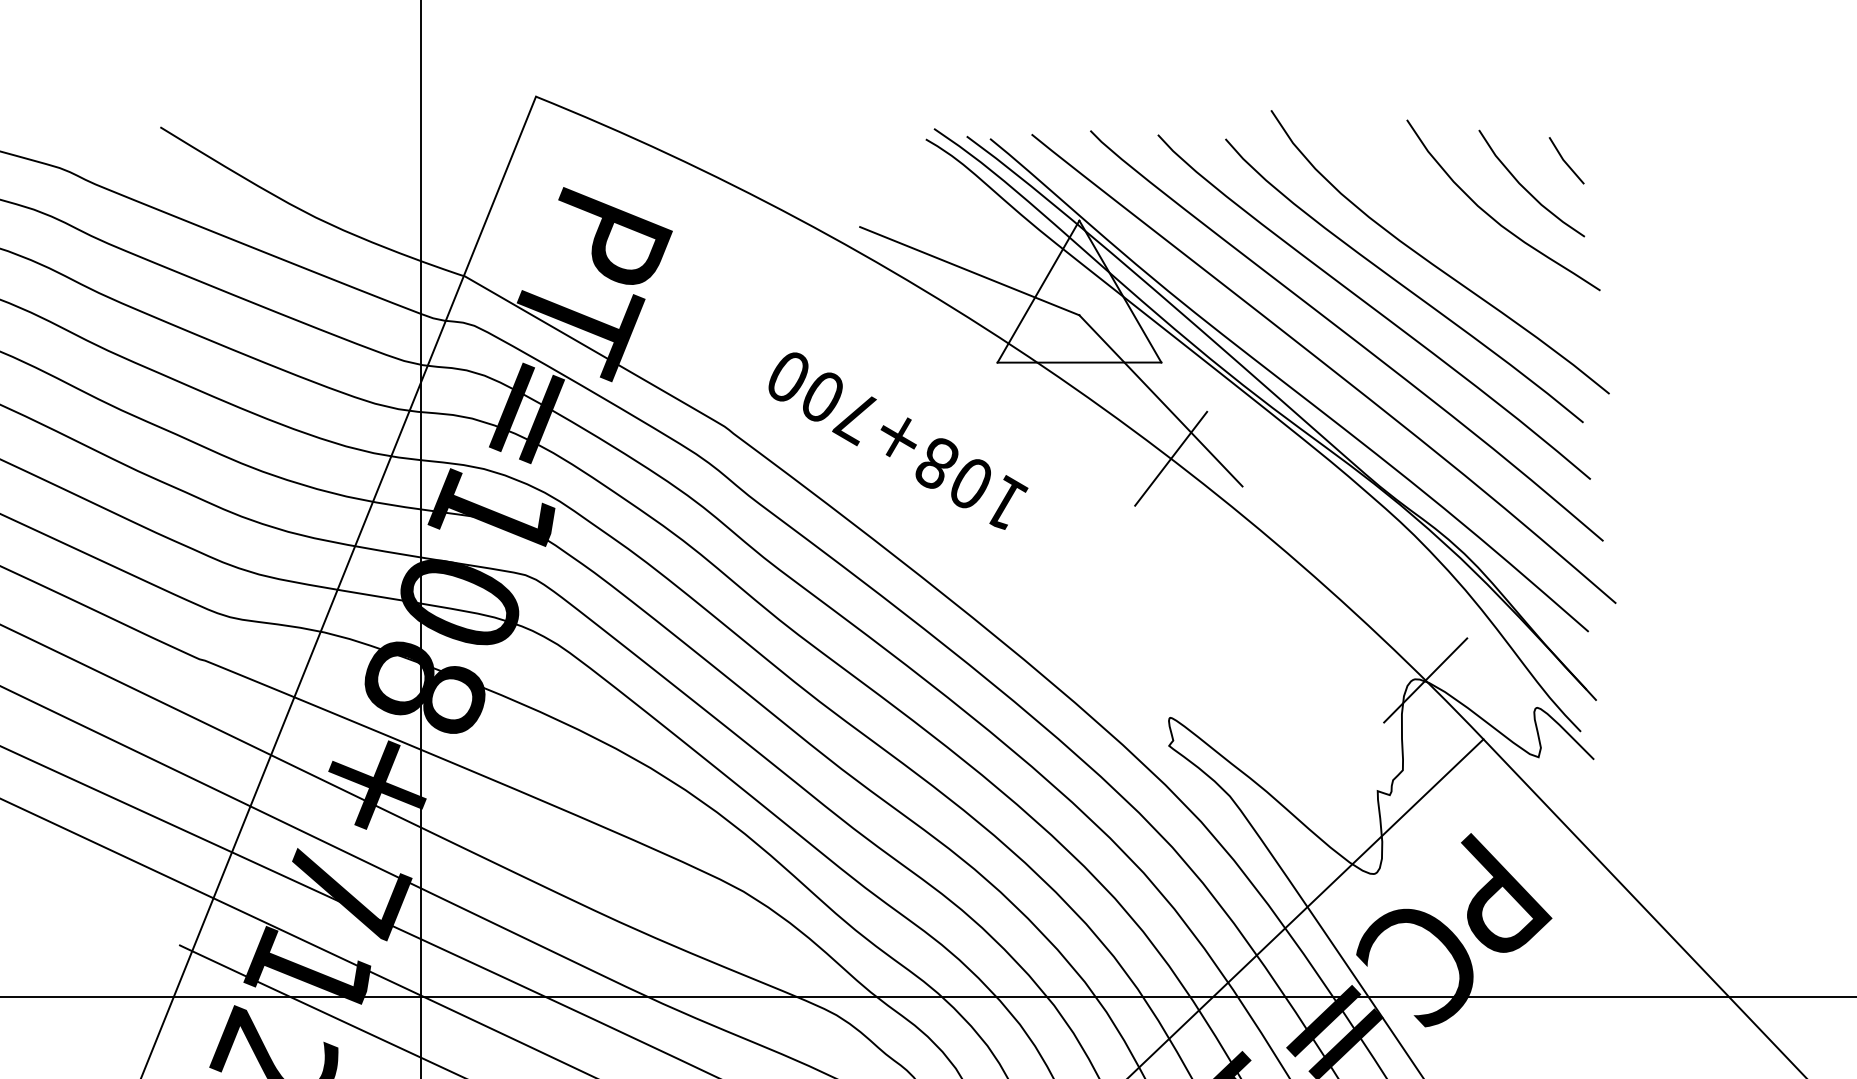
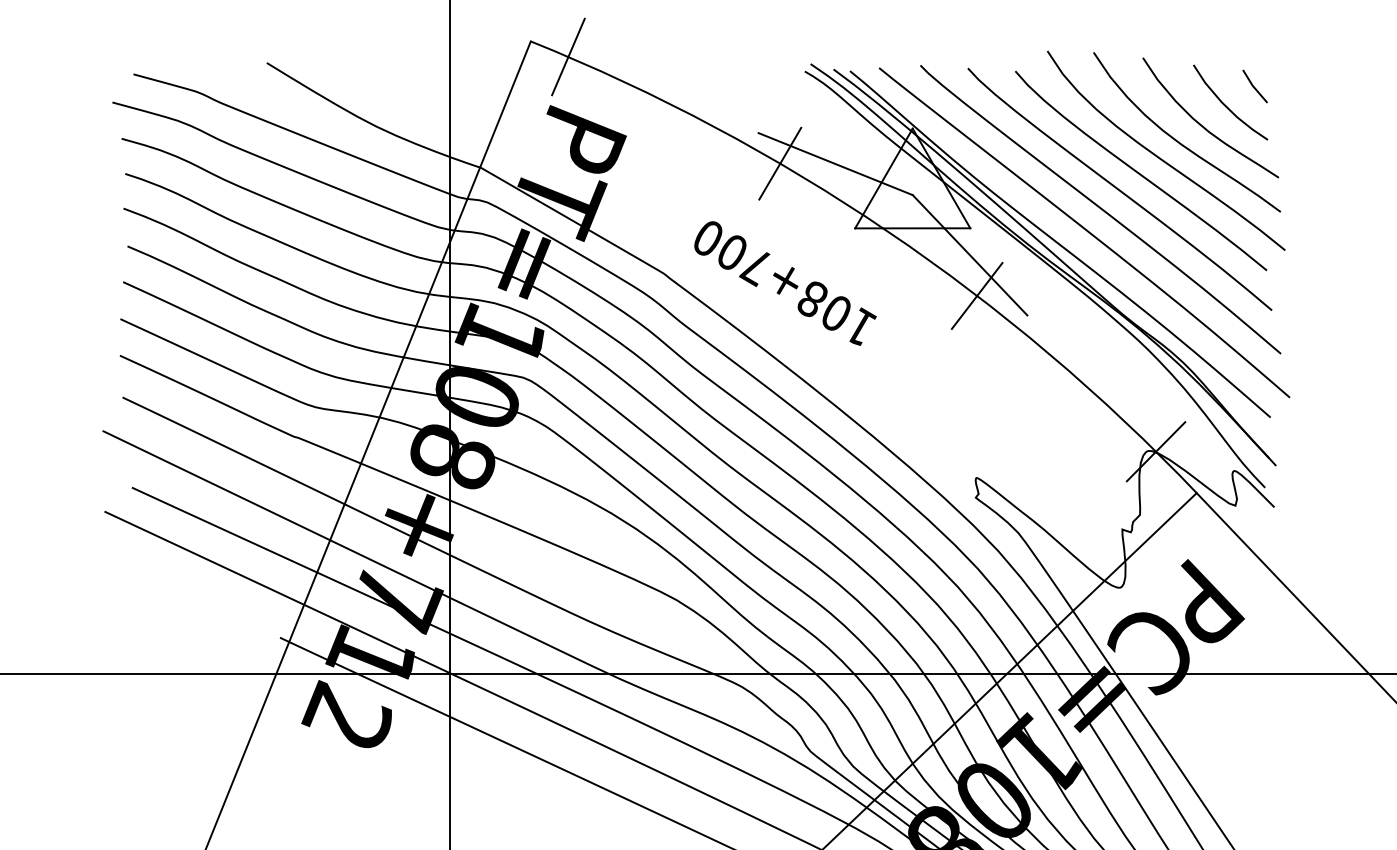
line: (589, 118) -> (568, 56), added
curve: (1458, 239) -> (1179, 141), added
line: (891, 270) -> (780, 163), added

